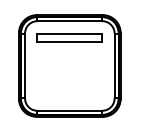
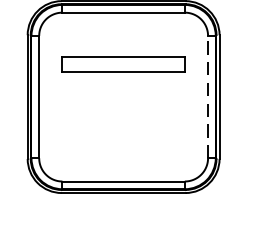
part: (69, 37) -> (123, 64), moved
line: (114, 65) -> (207, 96), solid -> dashed

